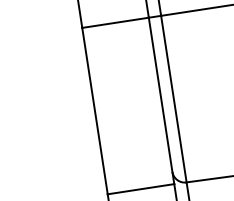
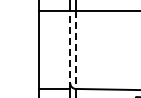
line: (161, 99) -> (70, 49), solid -> dashed
line: (175, 99) -> (76, 50), solid -> dashed

